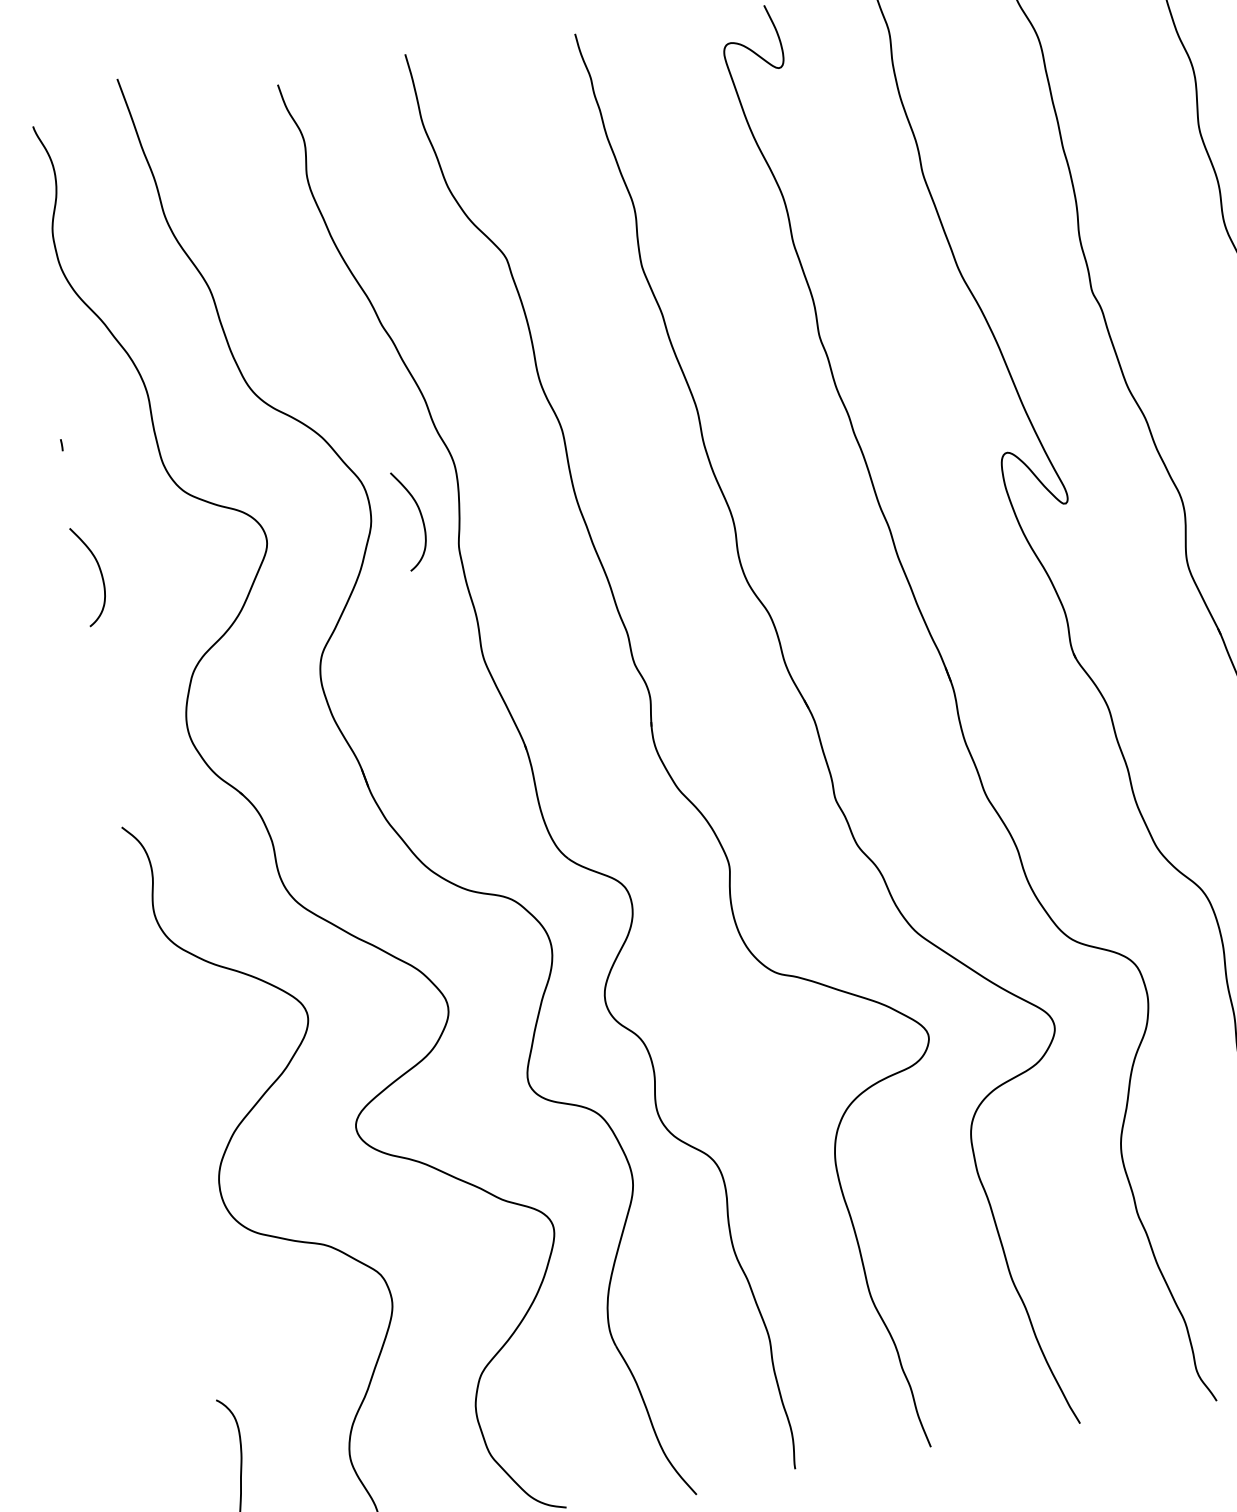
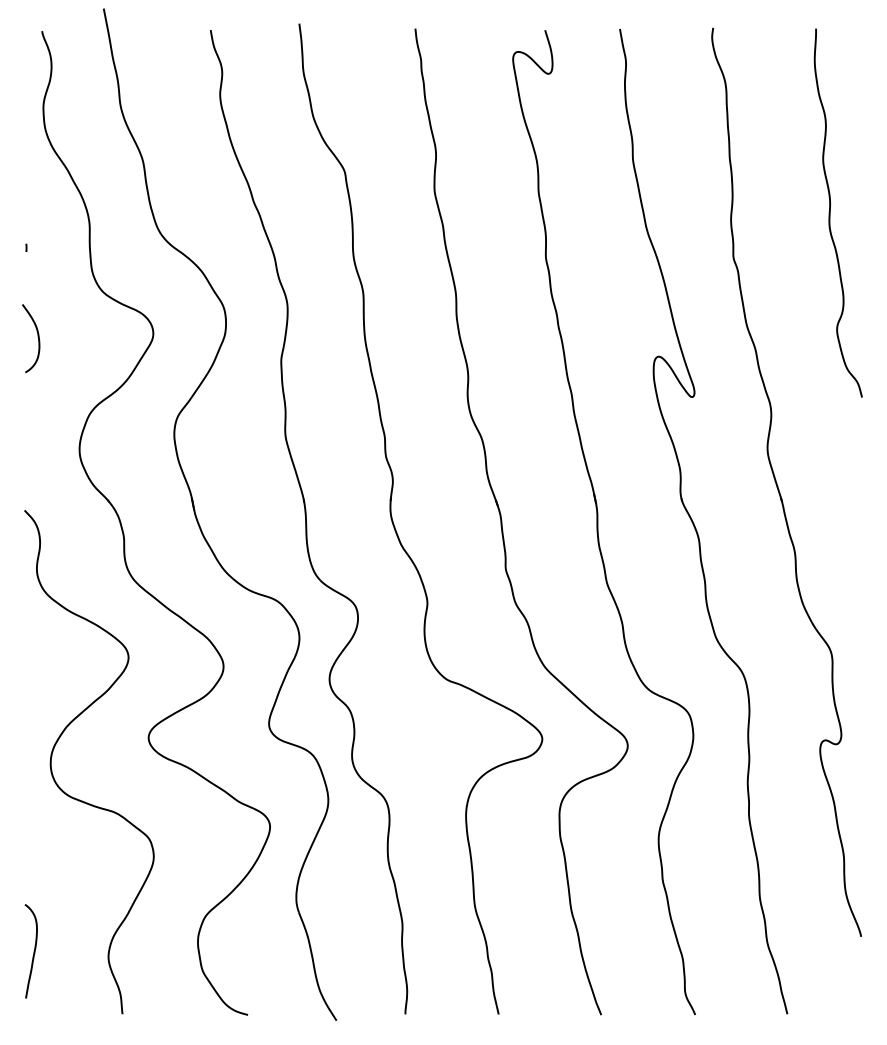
curve: (420, 517) -> (258, 335), removed

